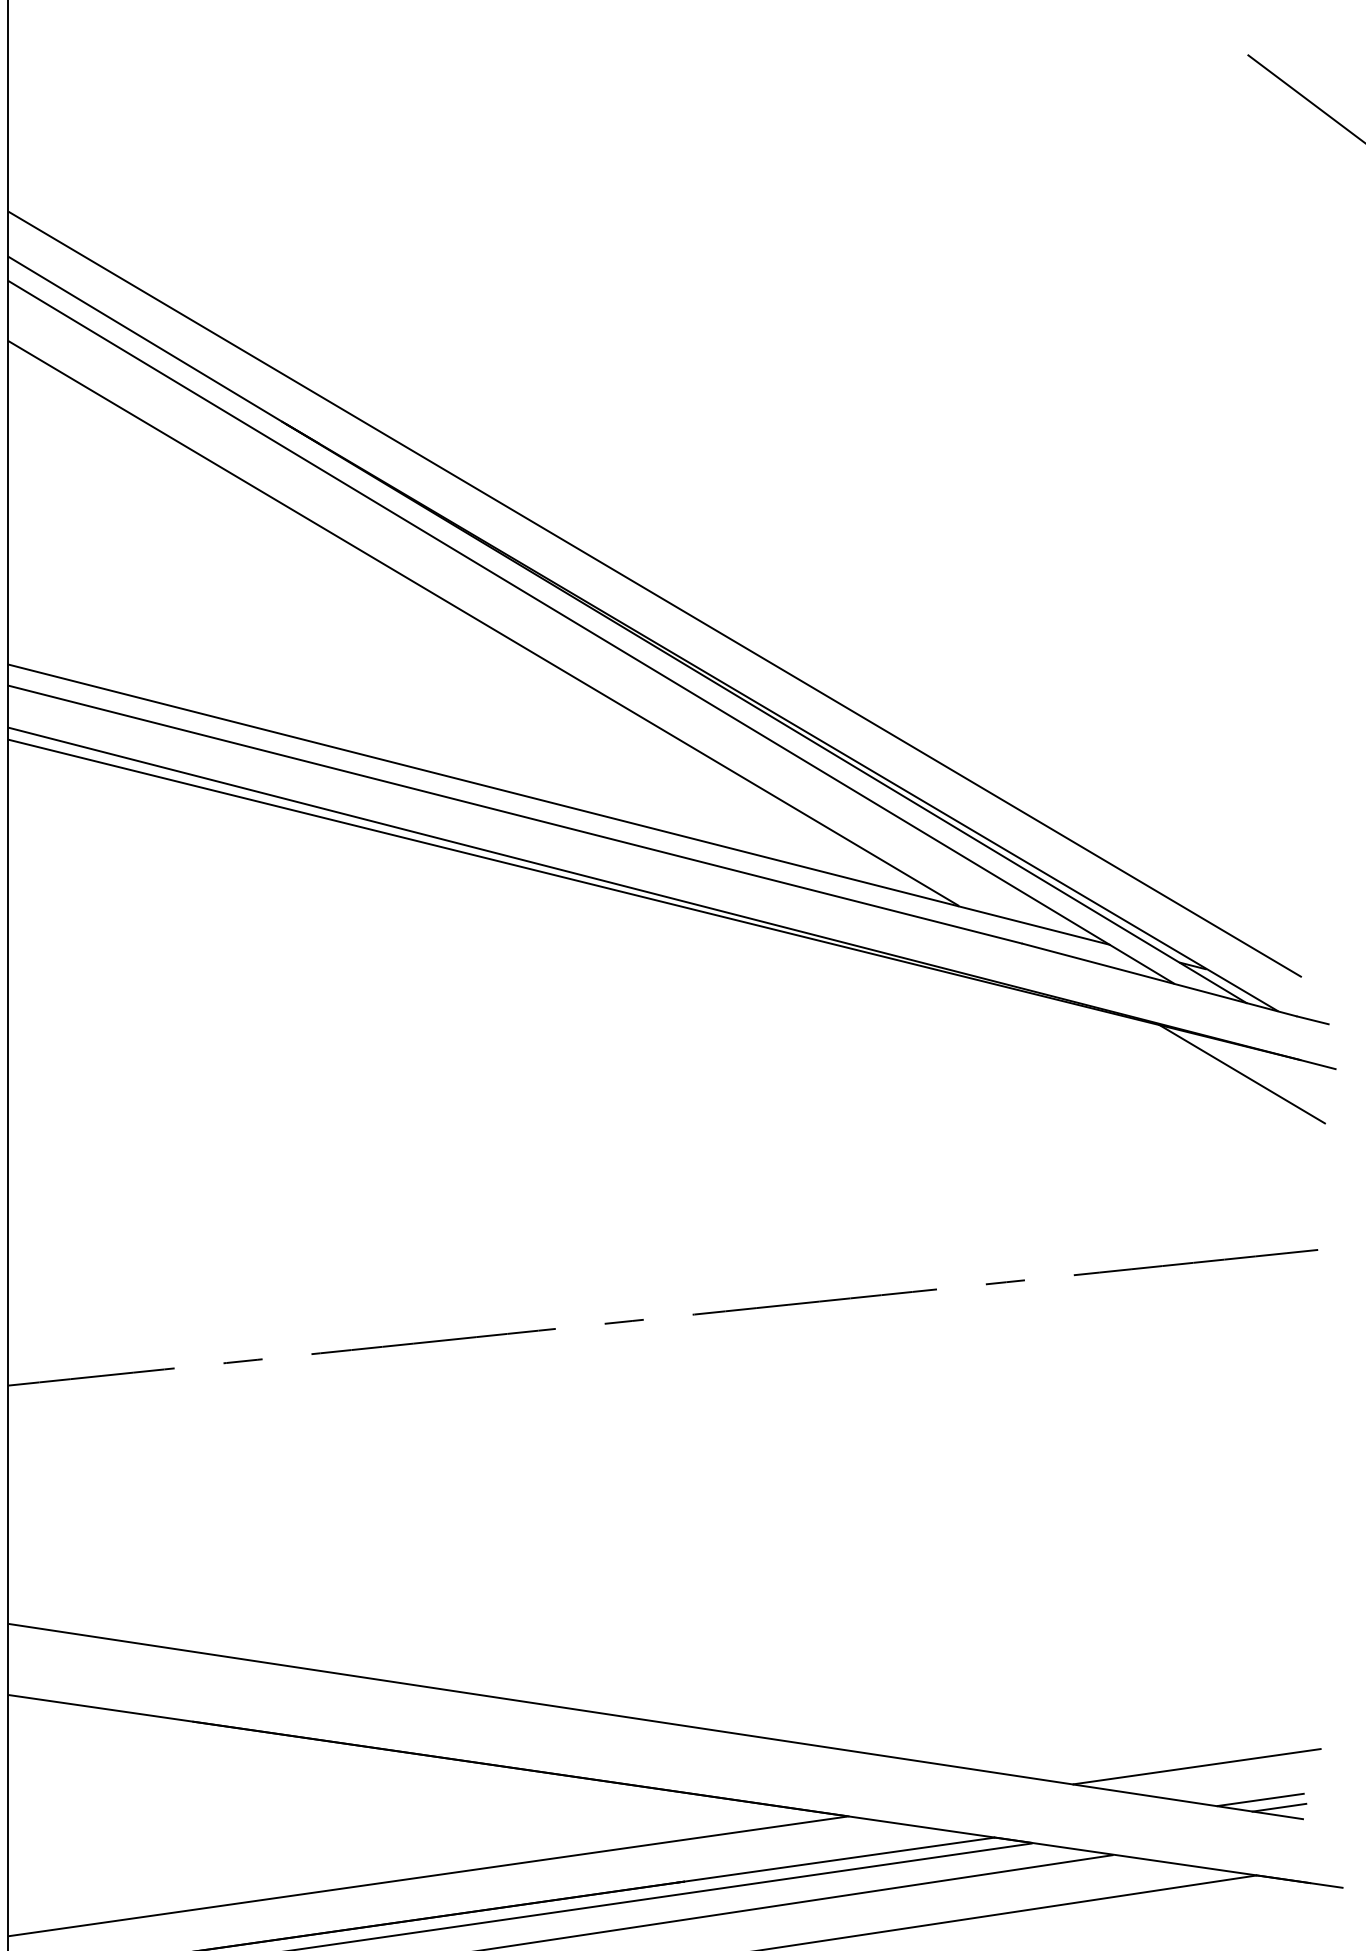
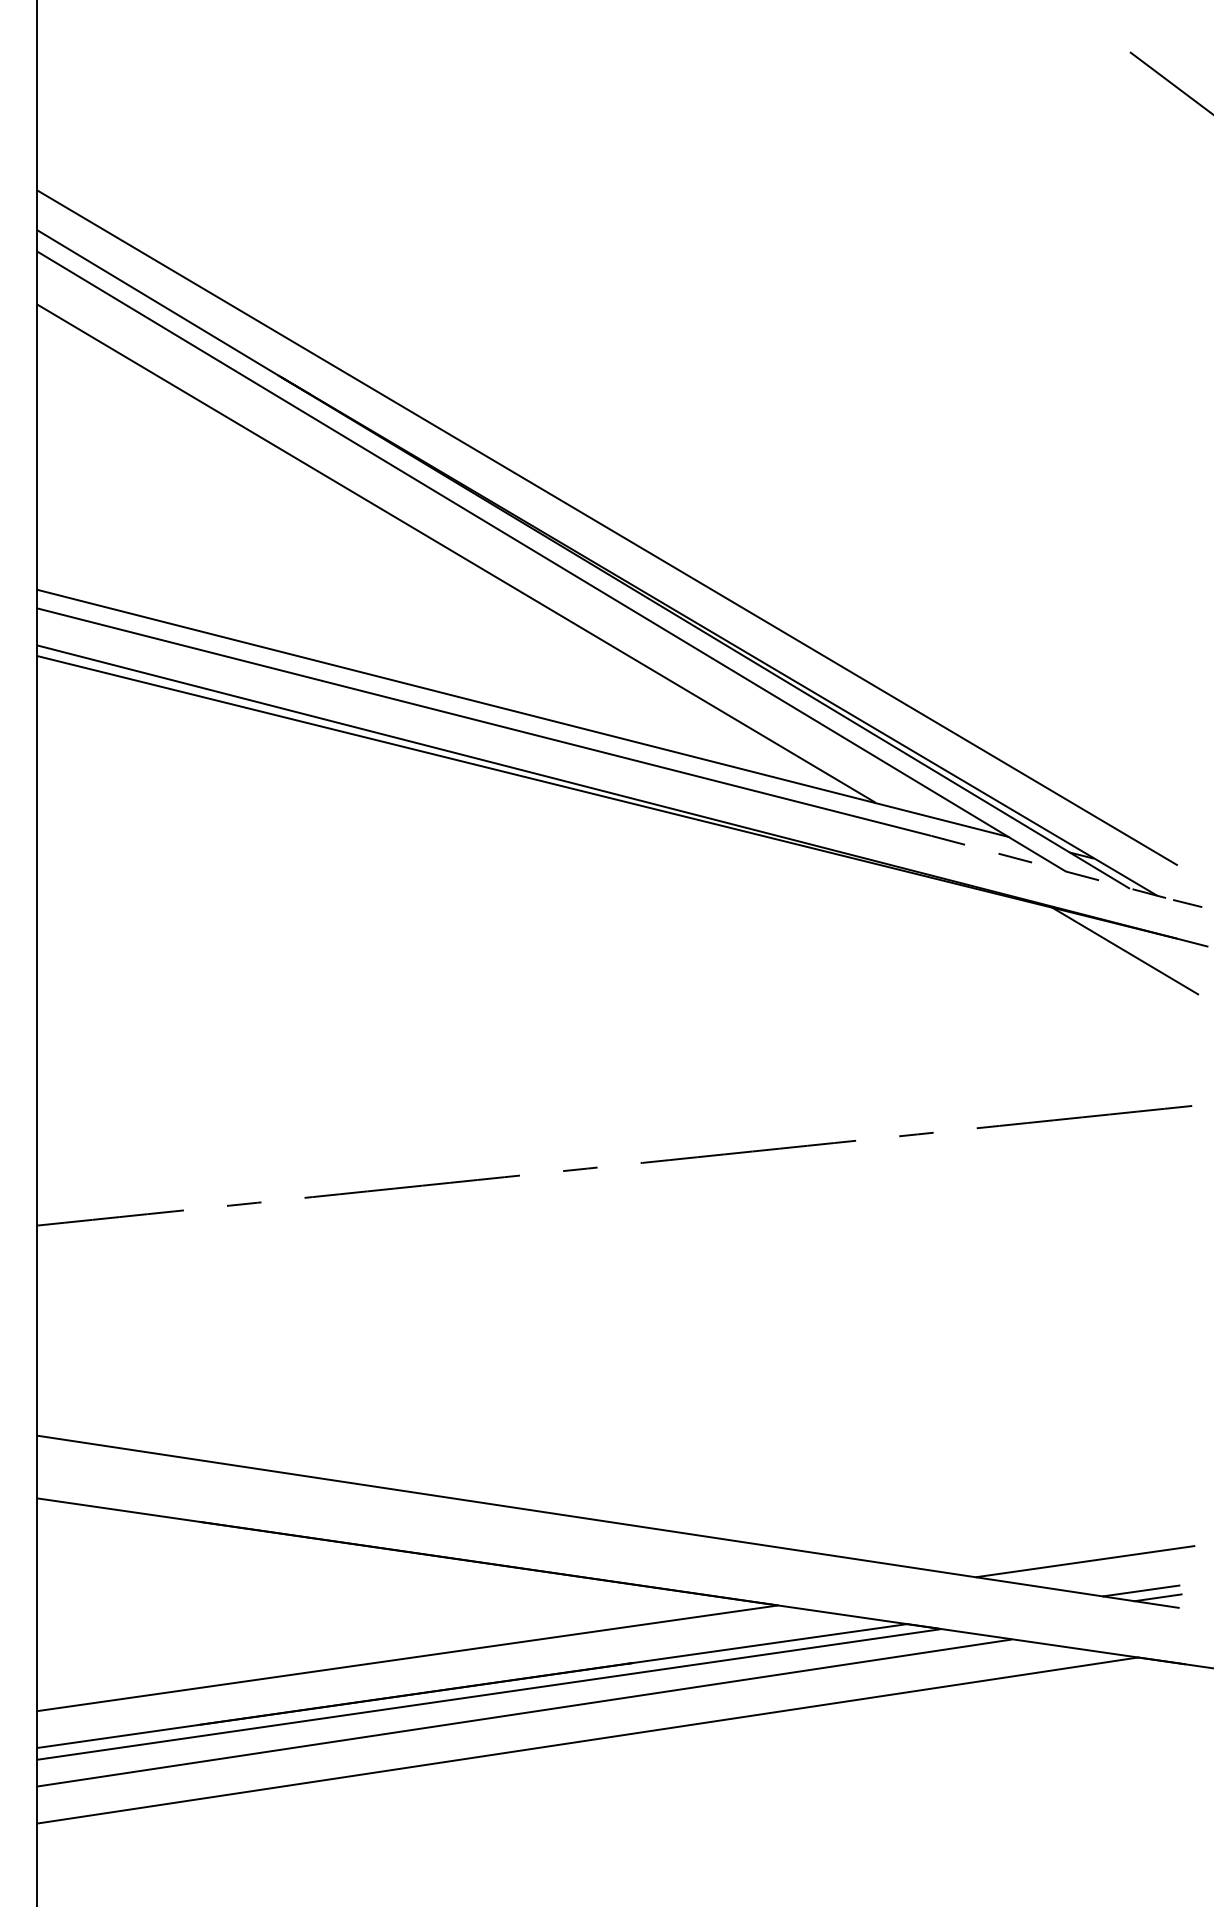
line: (1159, 979) -> (1052, 867), solid -> dashed

